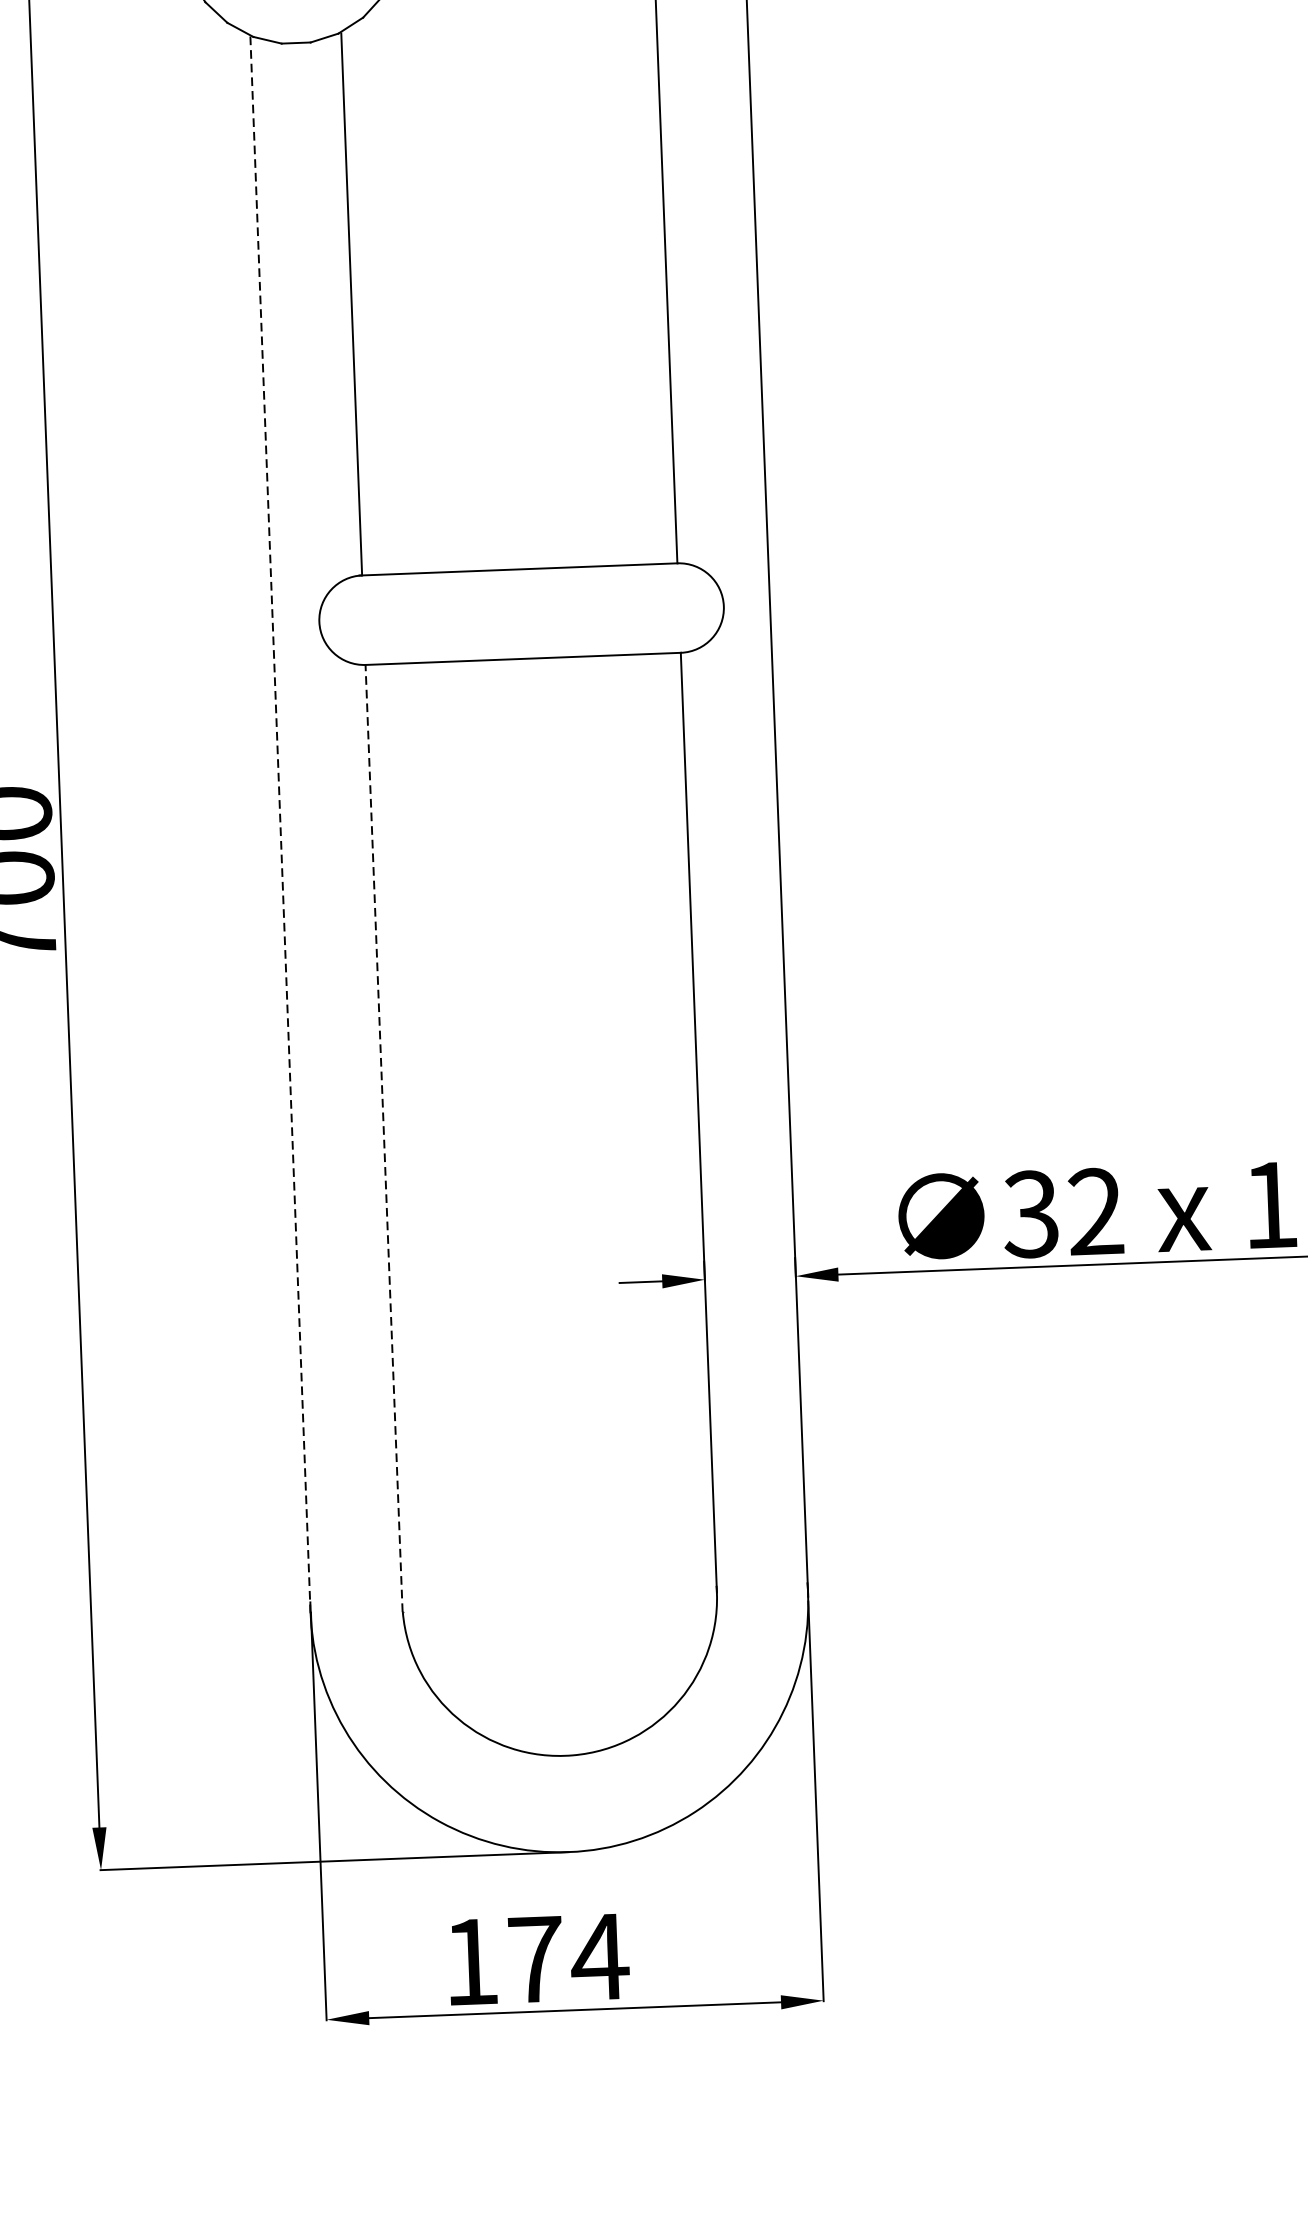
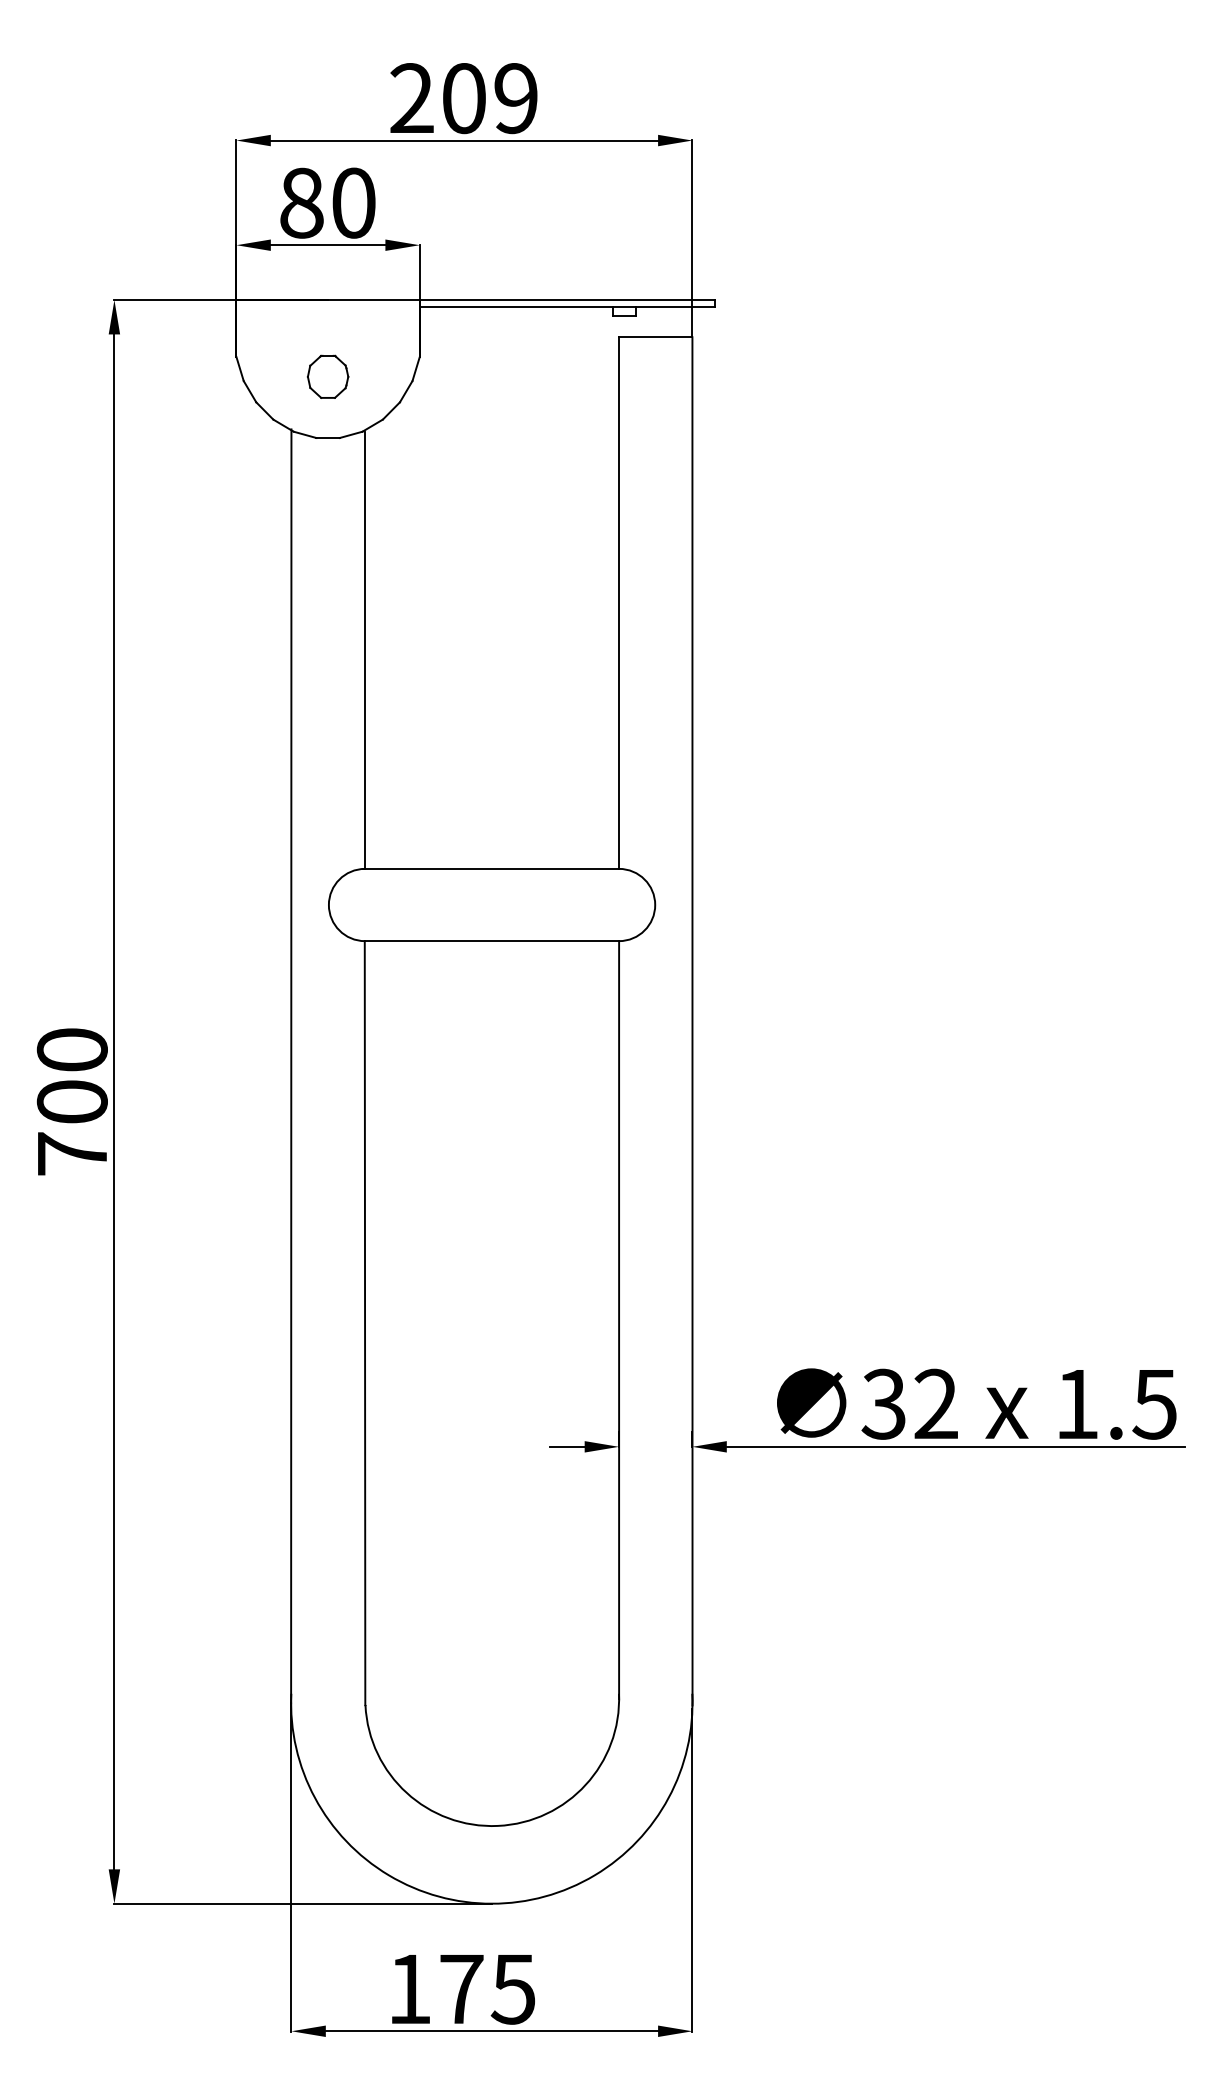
line: (280, 823) -> (291, 1066), dashed -> solid
line: (384, 1137) -> (365, 1322), dashed -> solid
text: (599, 1957) -> (513, 1989), 174 -> 175

